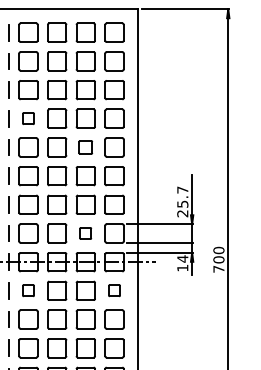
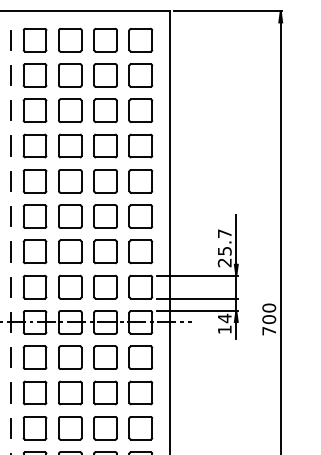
part: (28, 118) -> (35, 145), size x1.67
part: (85, 147) -> (105, 181), size x1.43
part: (85, 233) -> (105, 287), size x1.67
part: (28, 290) -> (35, 357), size x1.67
part: (114, 290) -> (140, 357), size x1.67

